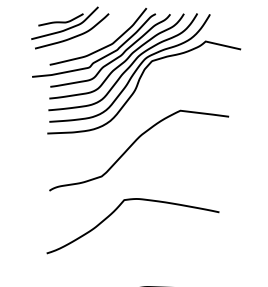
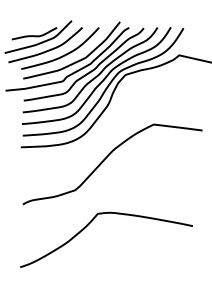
curve: (89, 41) -> (62, 55), added

